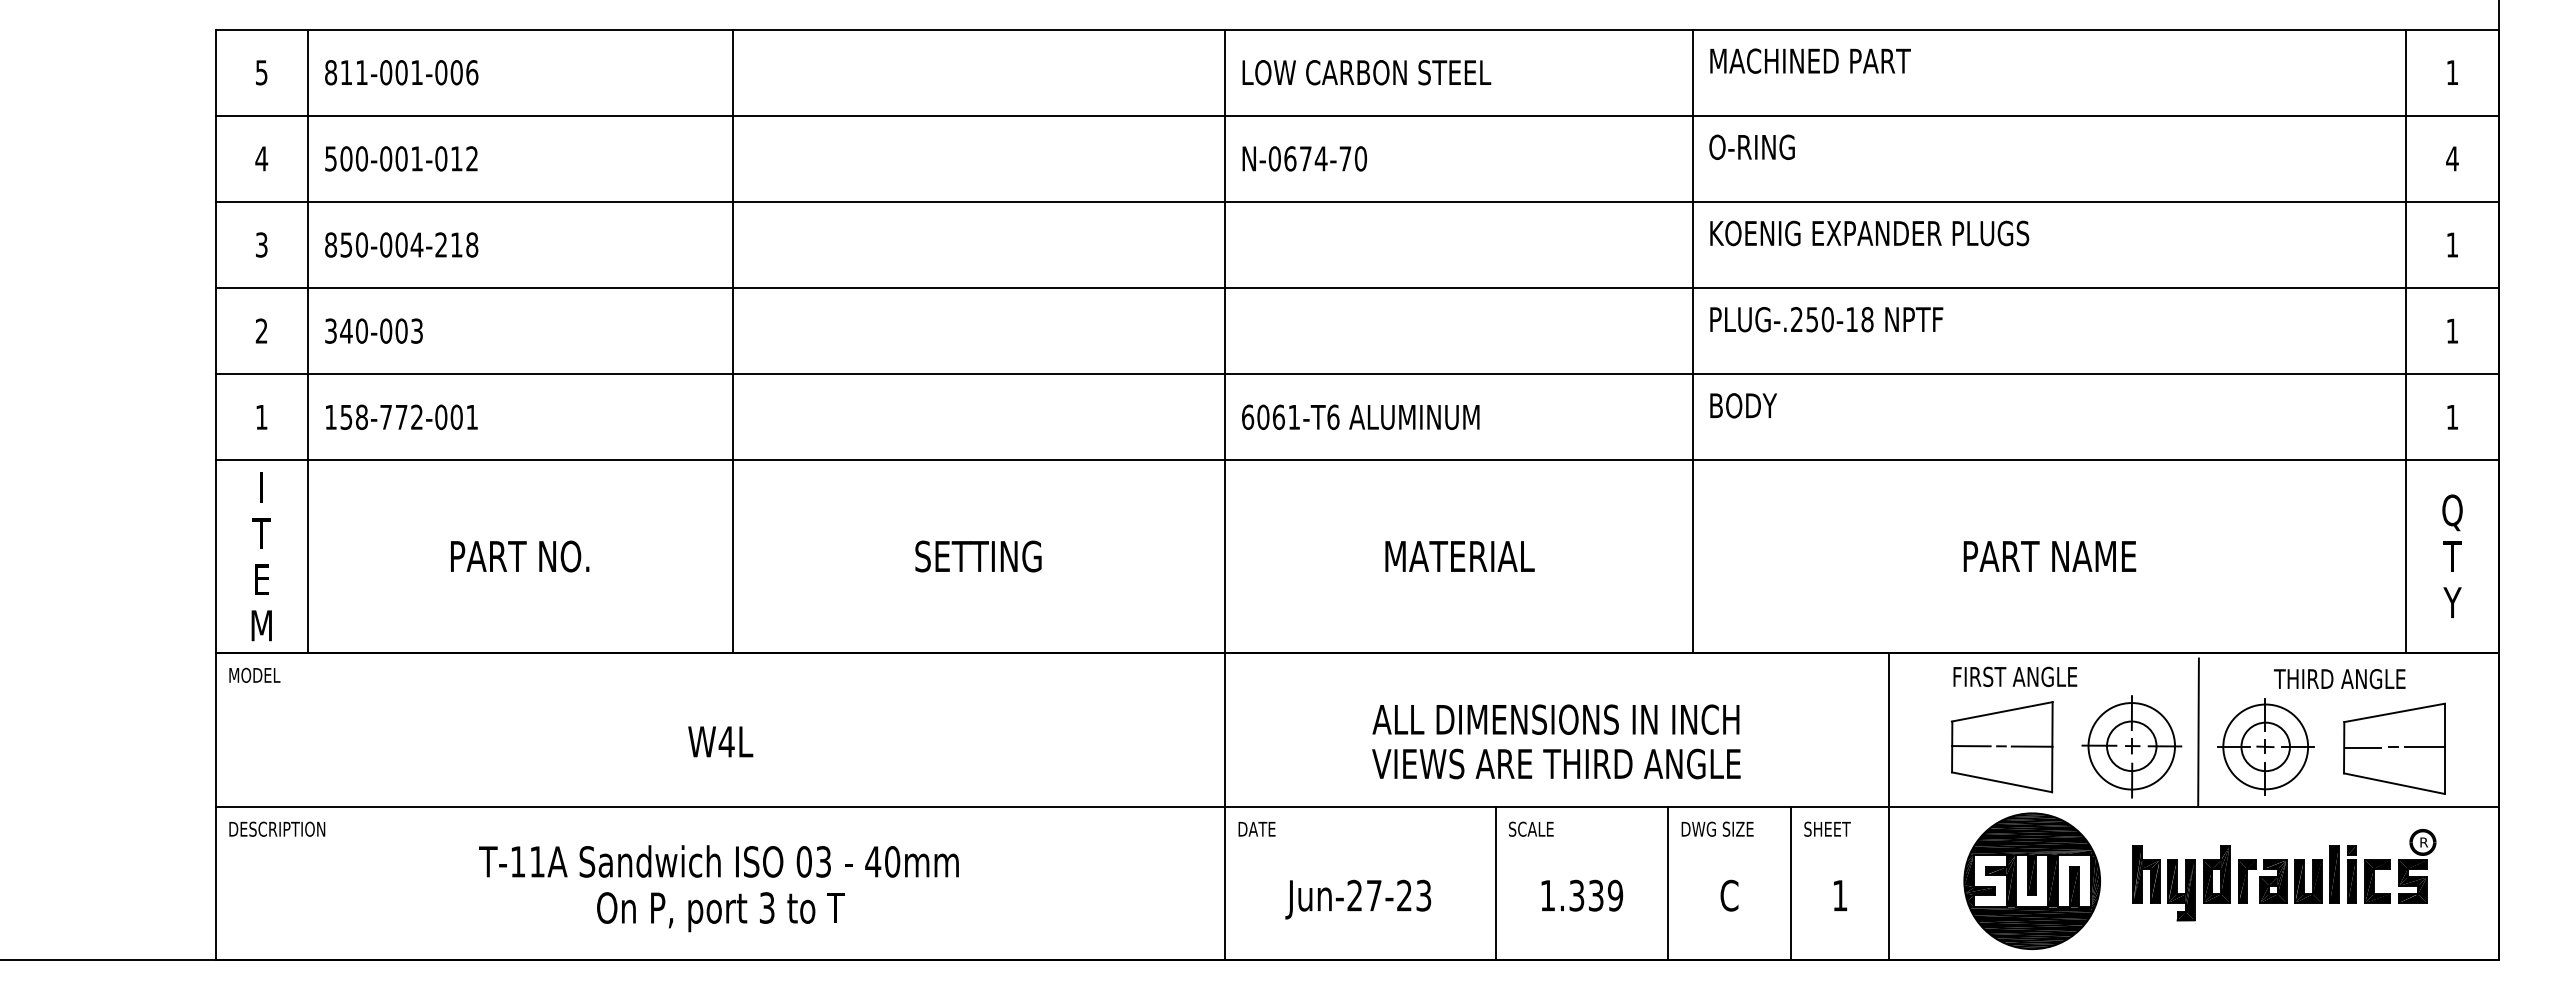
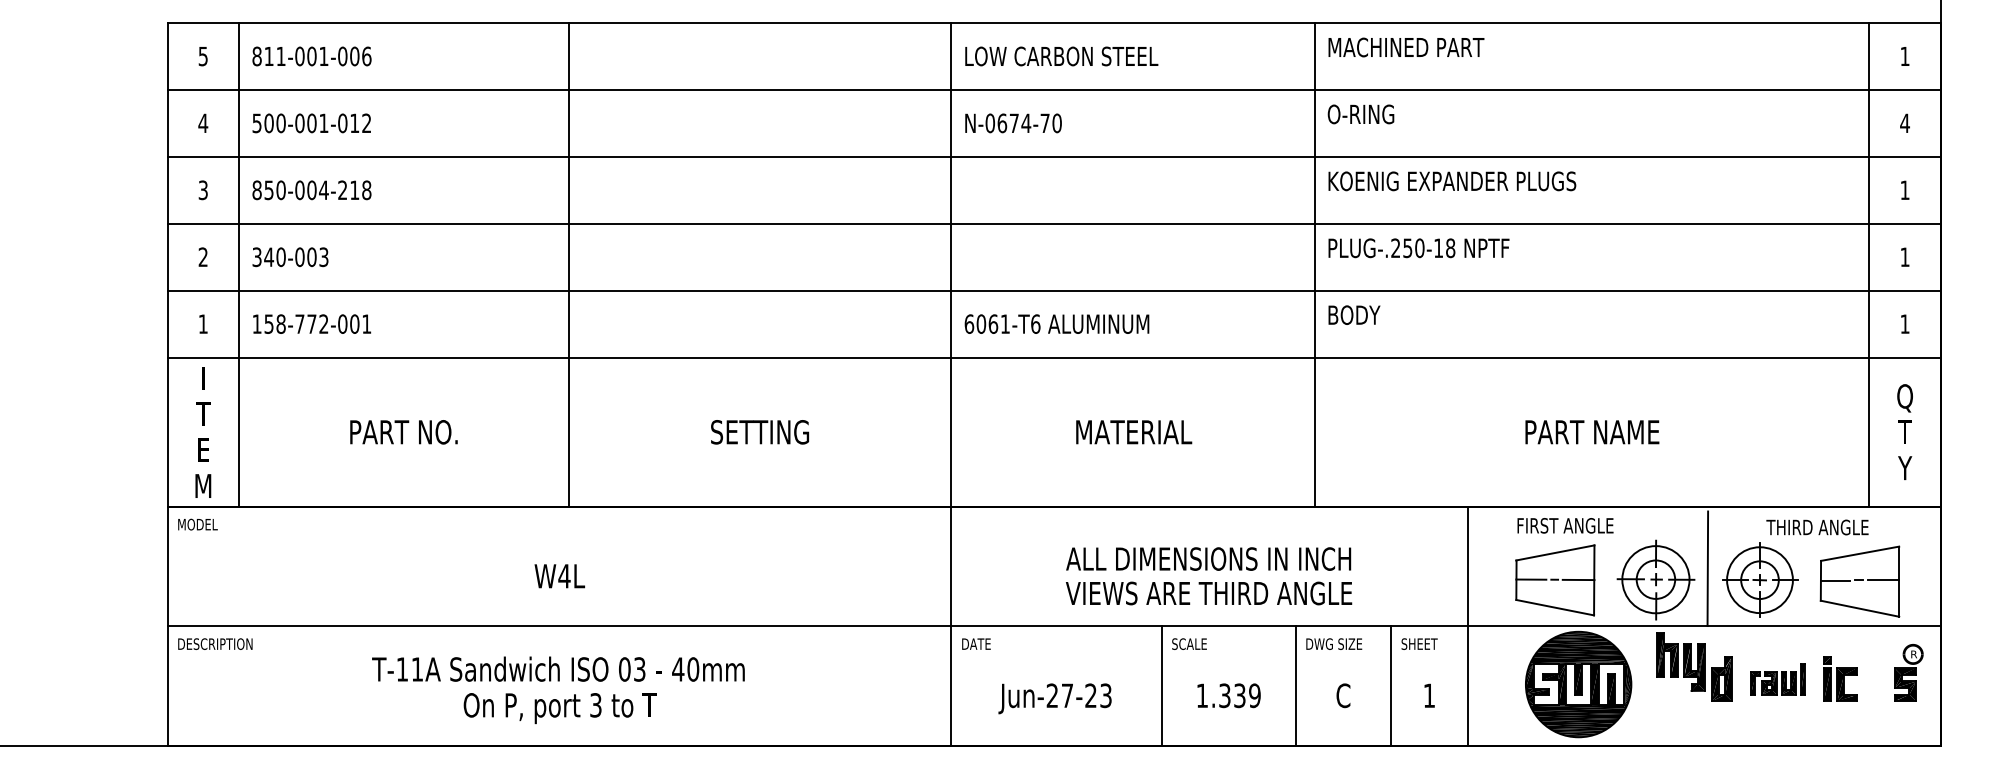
part: (2417, 866) -> (1908, 673), moved
part: (2288, 874) -> (1777, 679), size x0.7
part: (2163, 883) -> (1680, 662), moved

